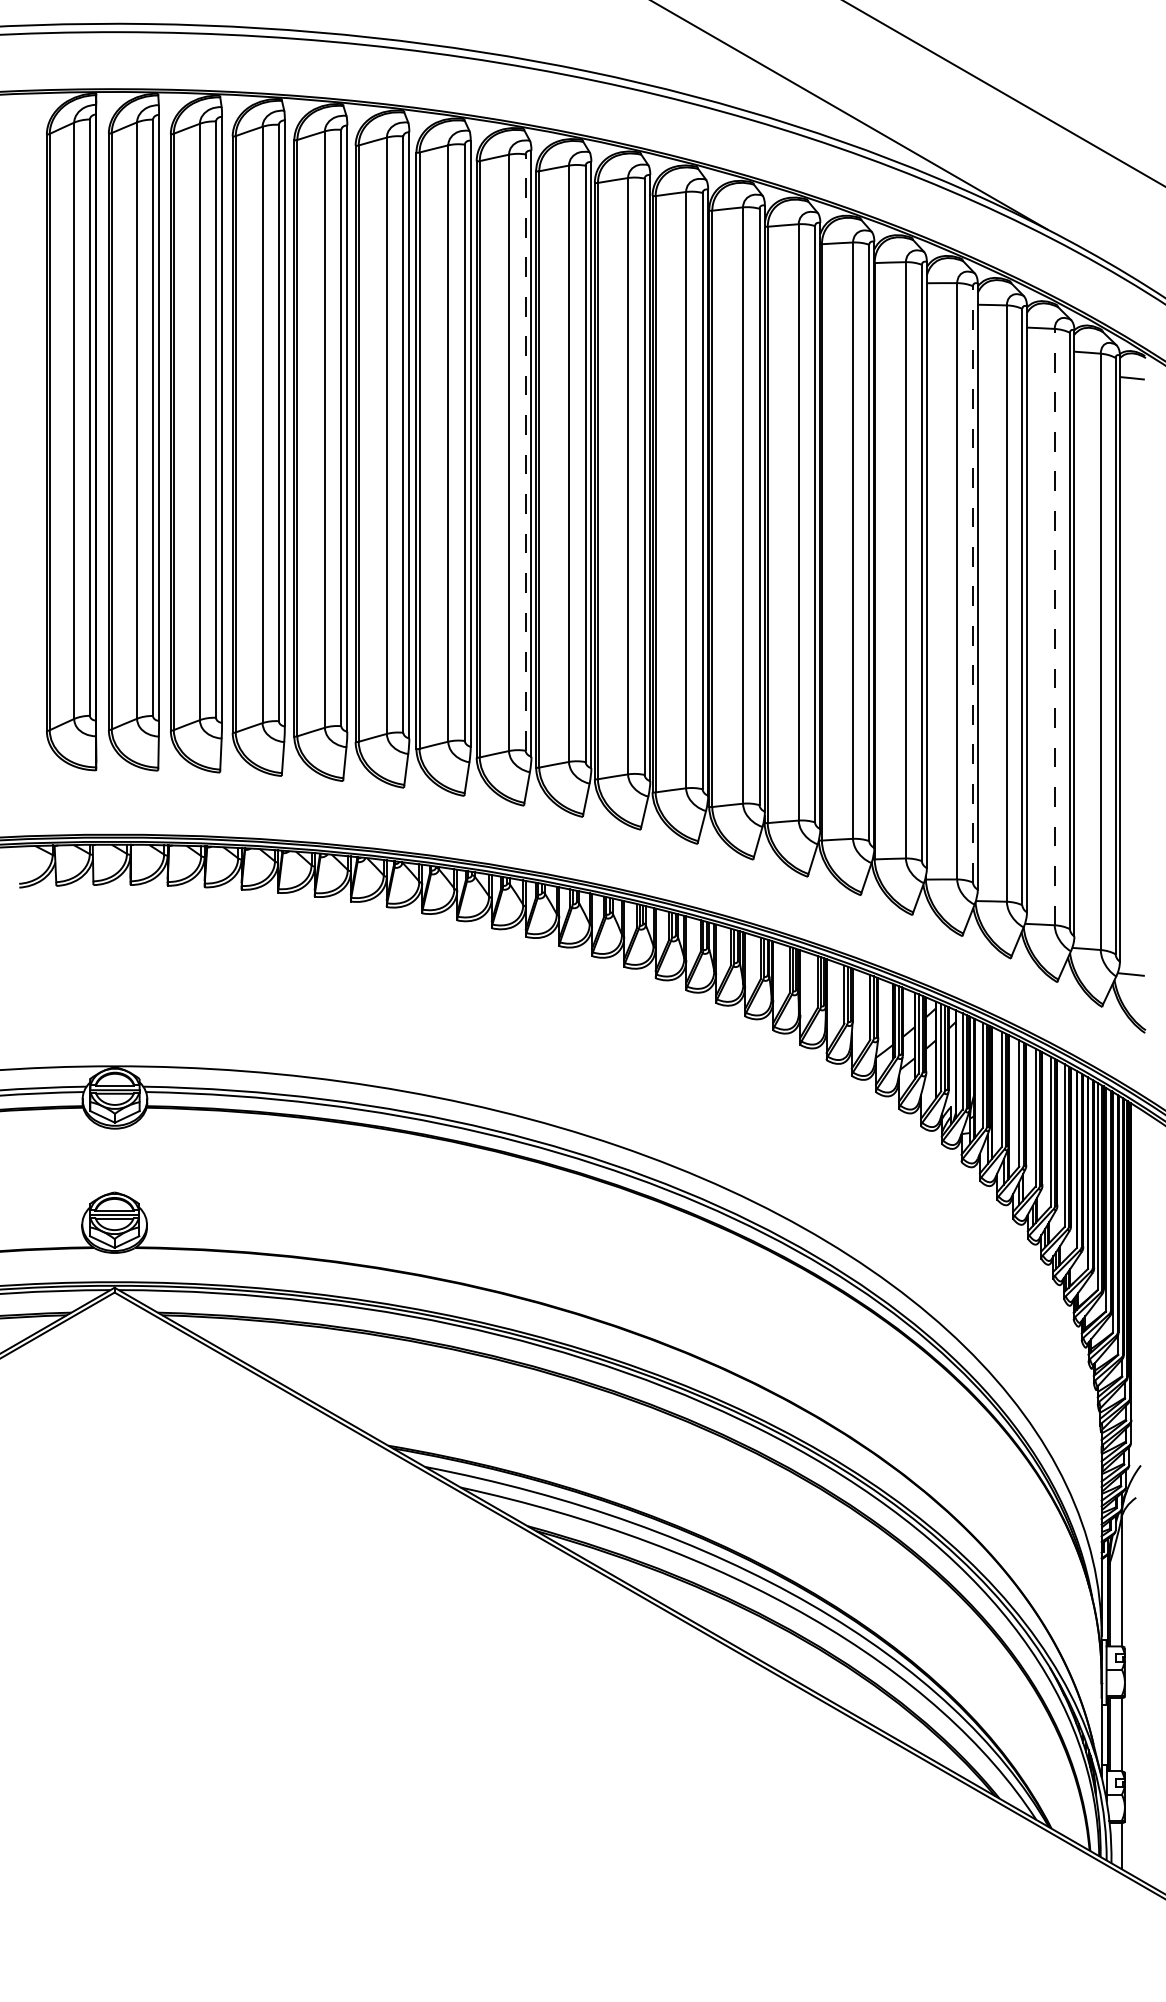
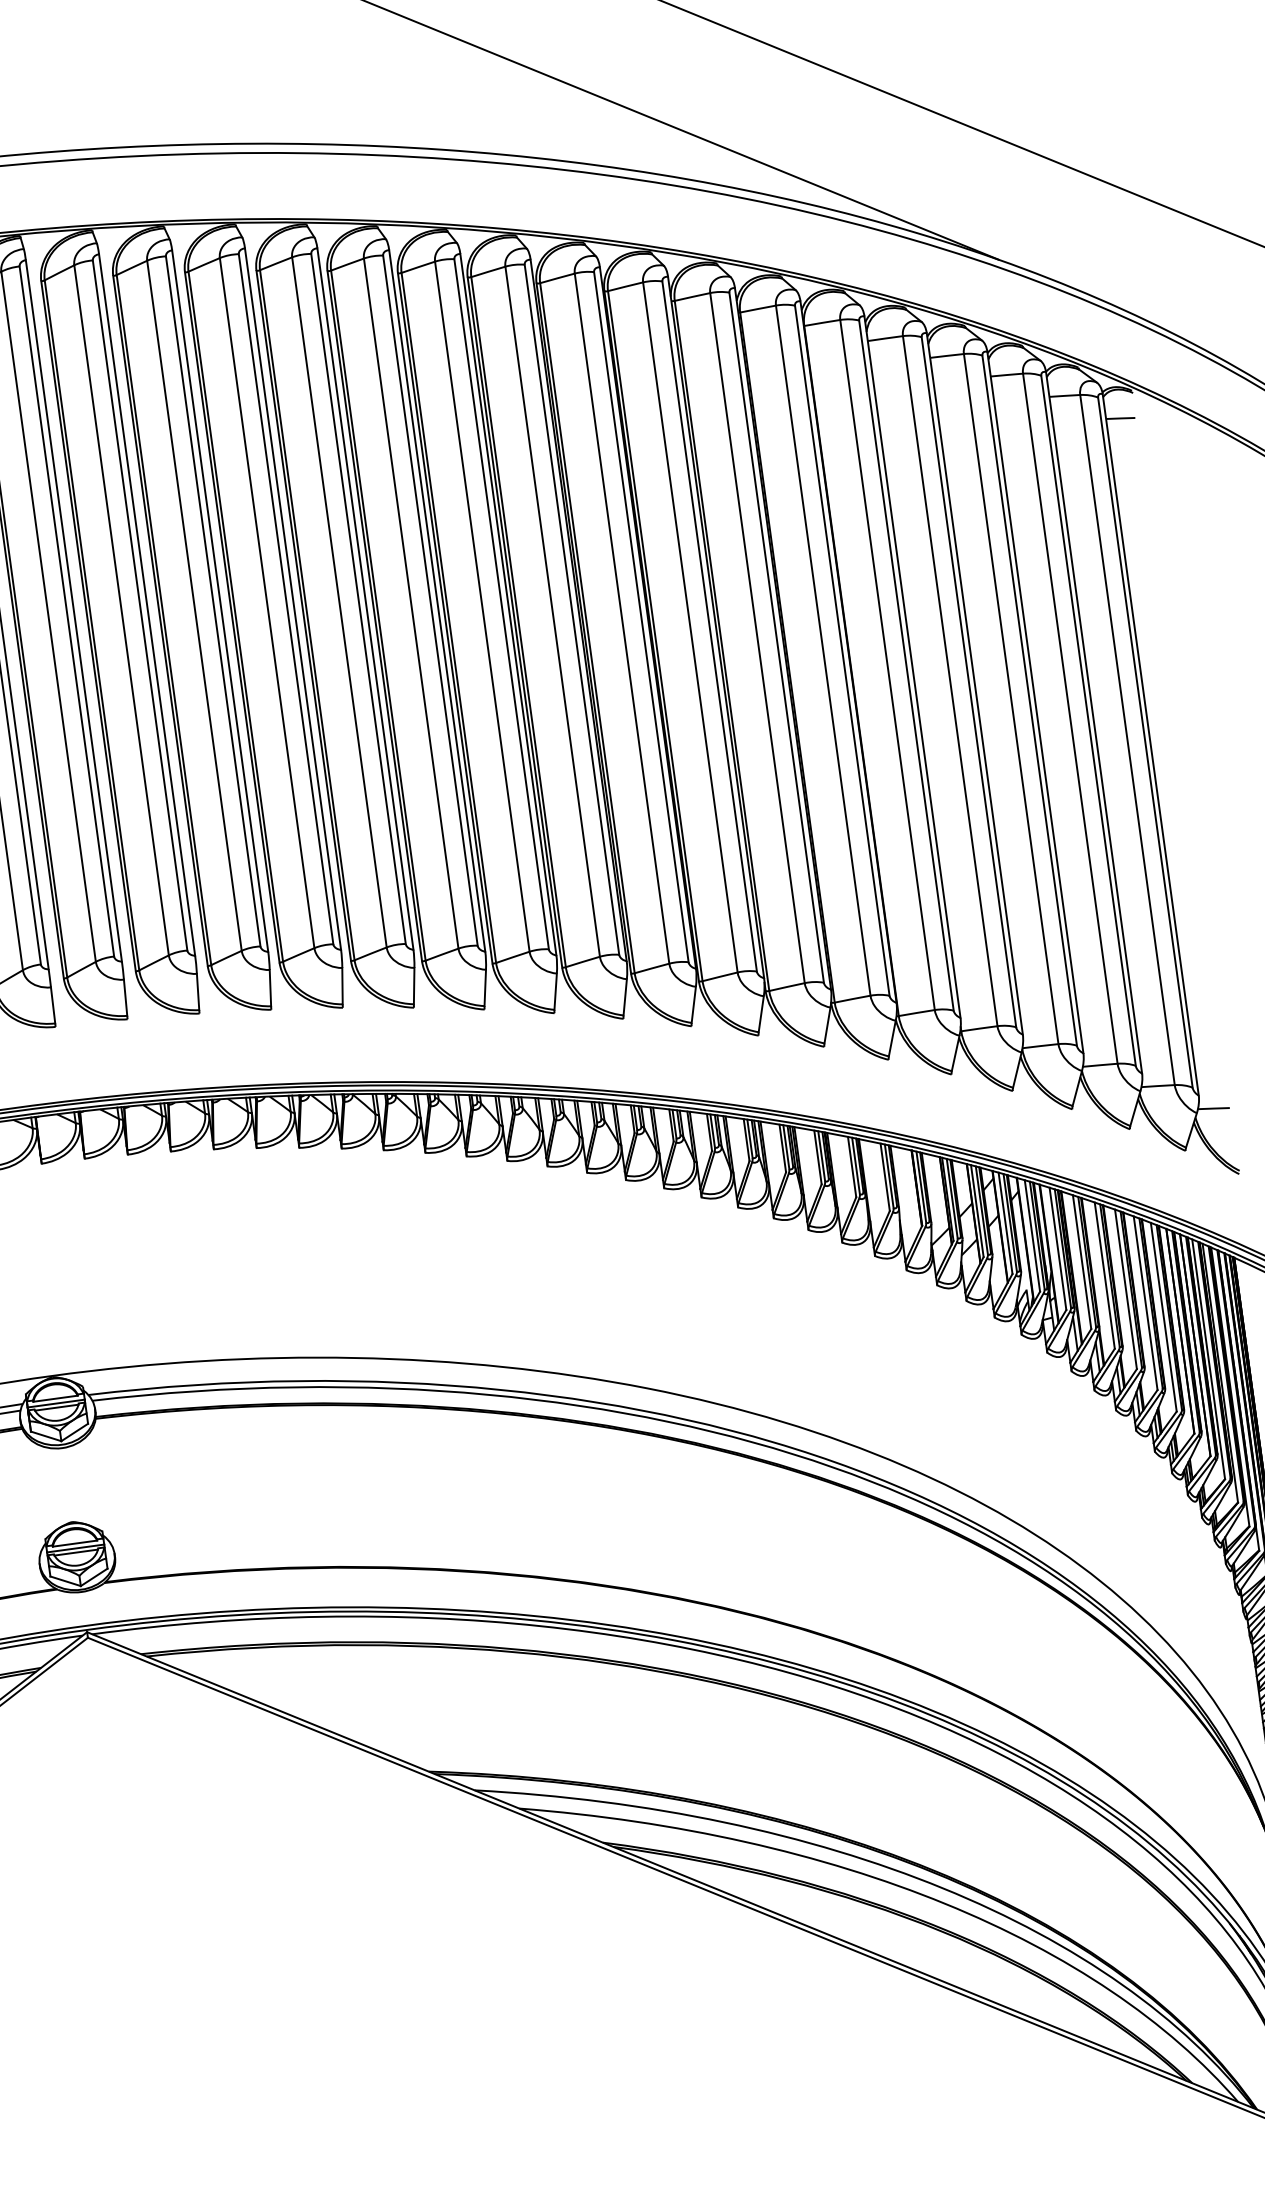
line: (525, 452) -> (430, 600), dashed -> solid
line: (973, 583) -> (969, 681), dashed -> solid
line: (1054, 626) -> (1069, 718), dashed -> solid

